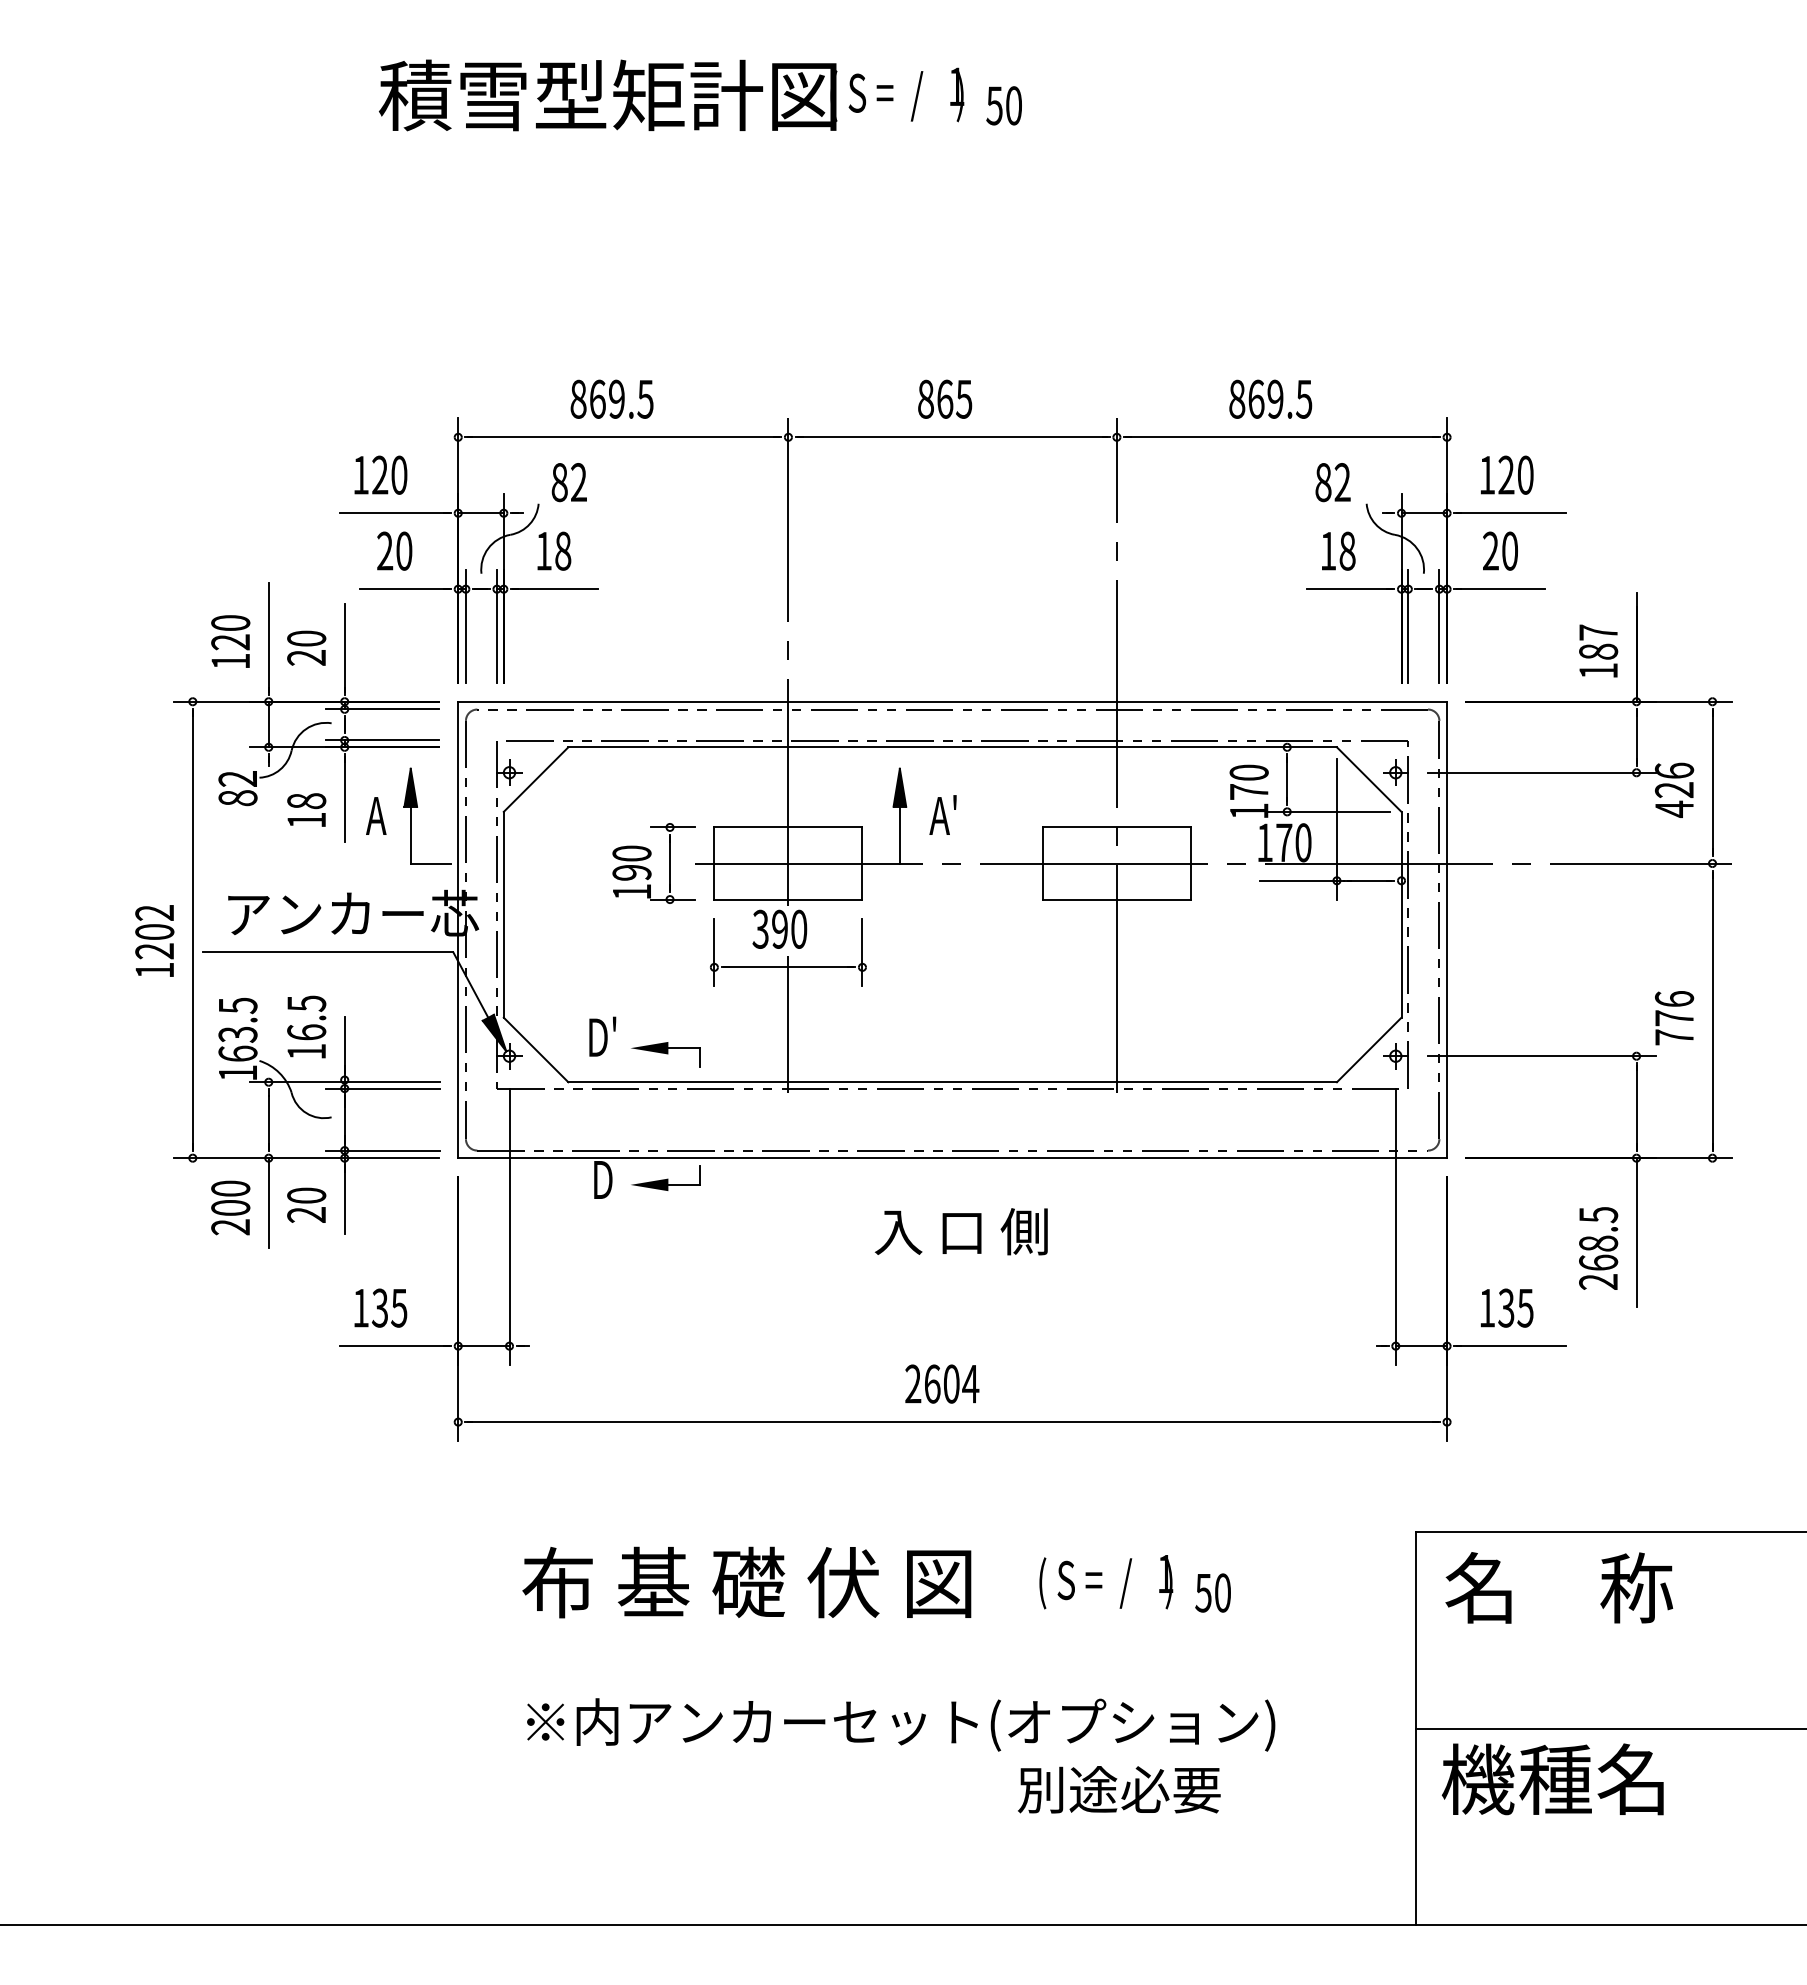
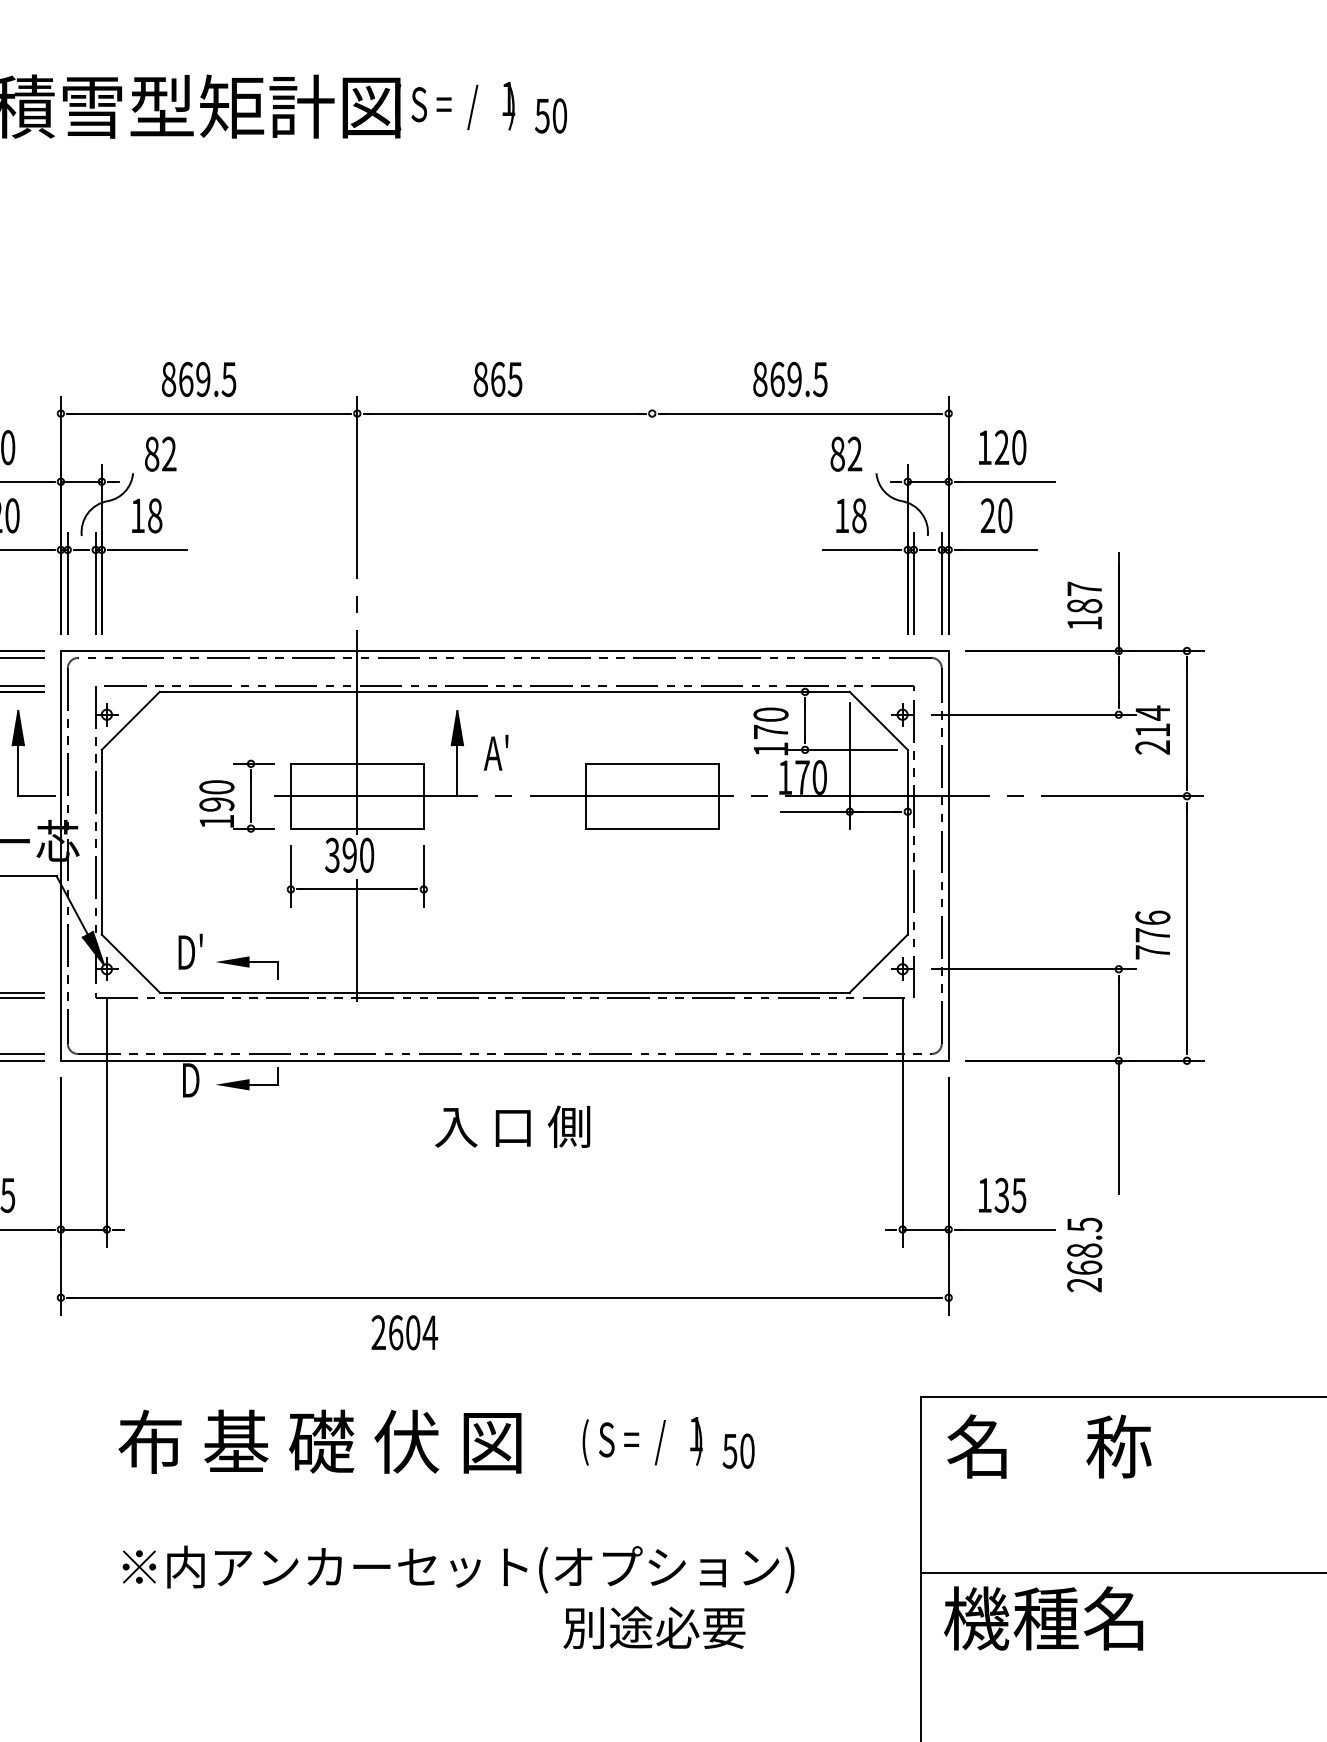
line: (1116, 754) -> (651, 698), removed
text: (1674, 789) -> (1152, 729), 426 -> 214
text: (1598, 1248) -> (1084, 1254), moved
text: (942, 1383) -> (404, 1332), moved

